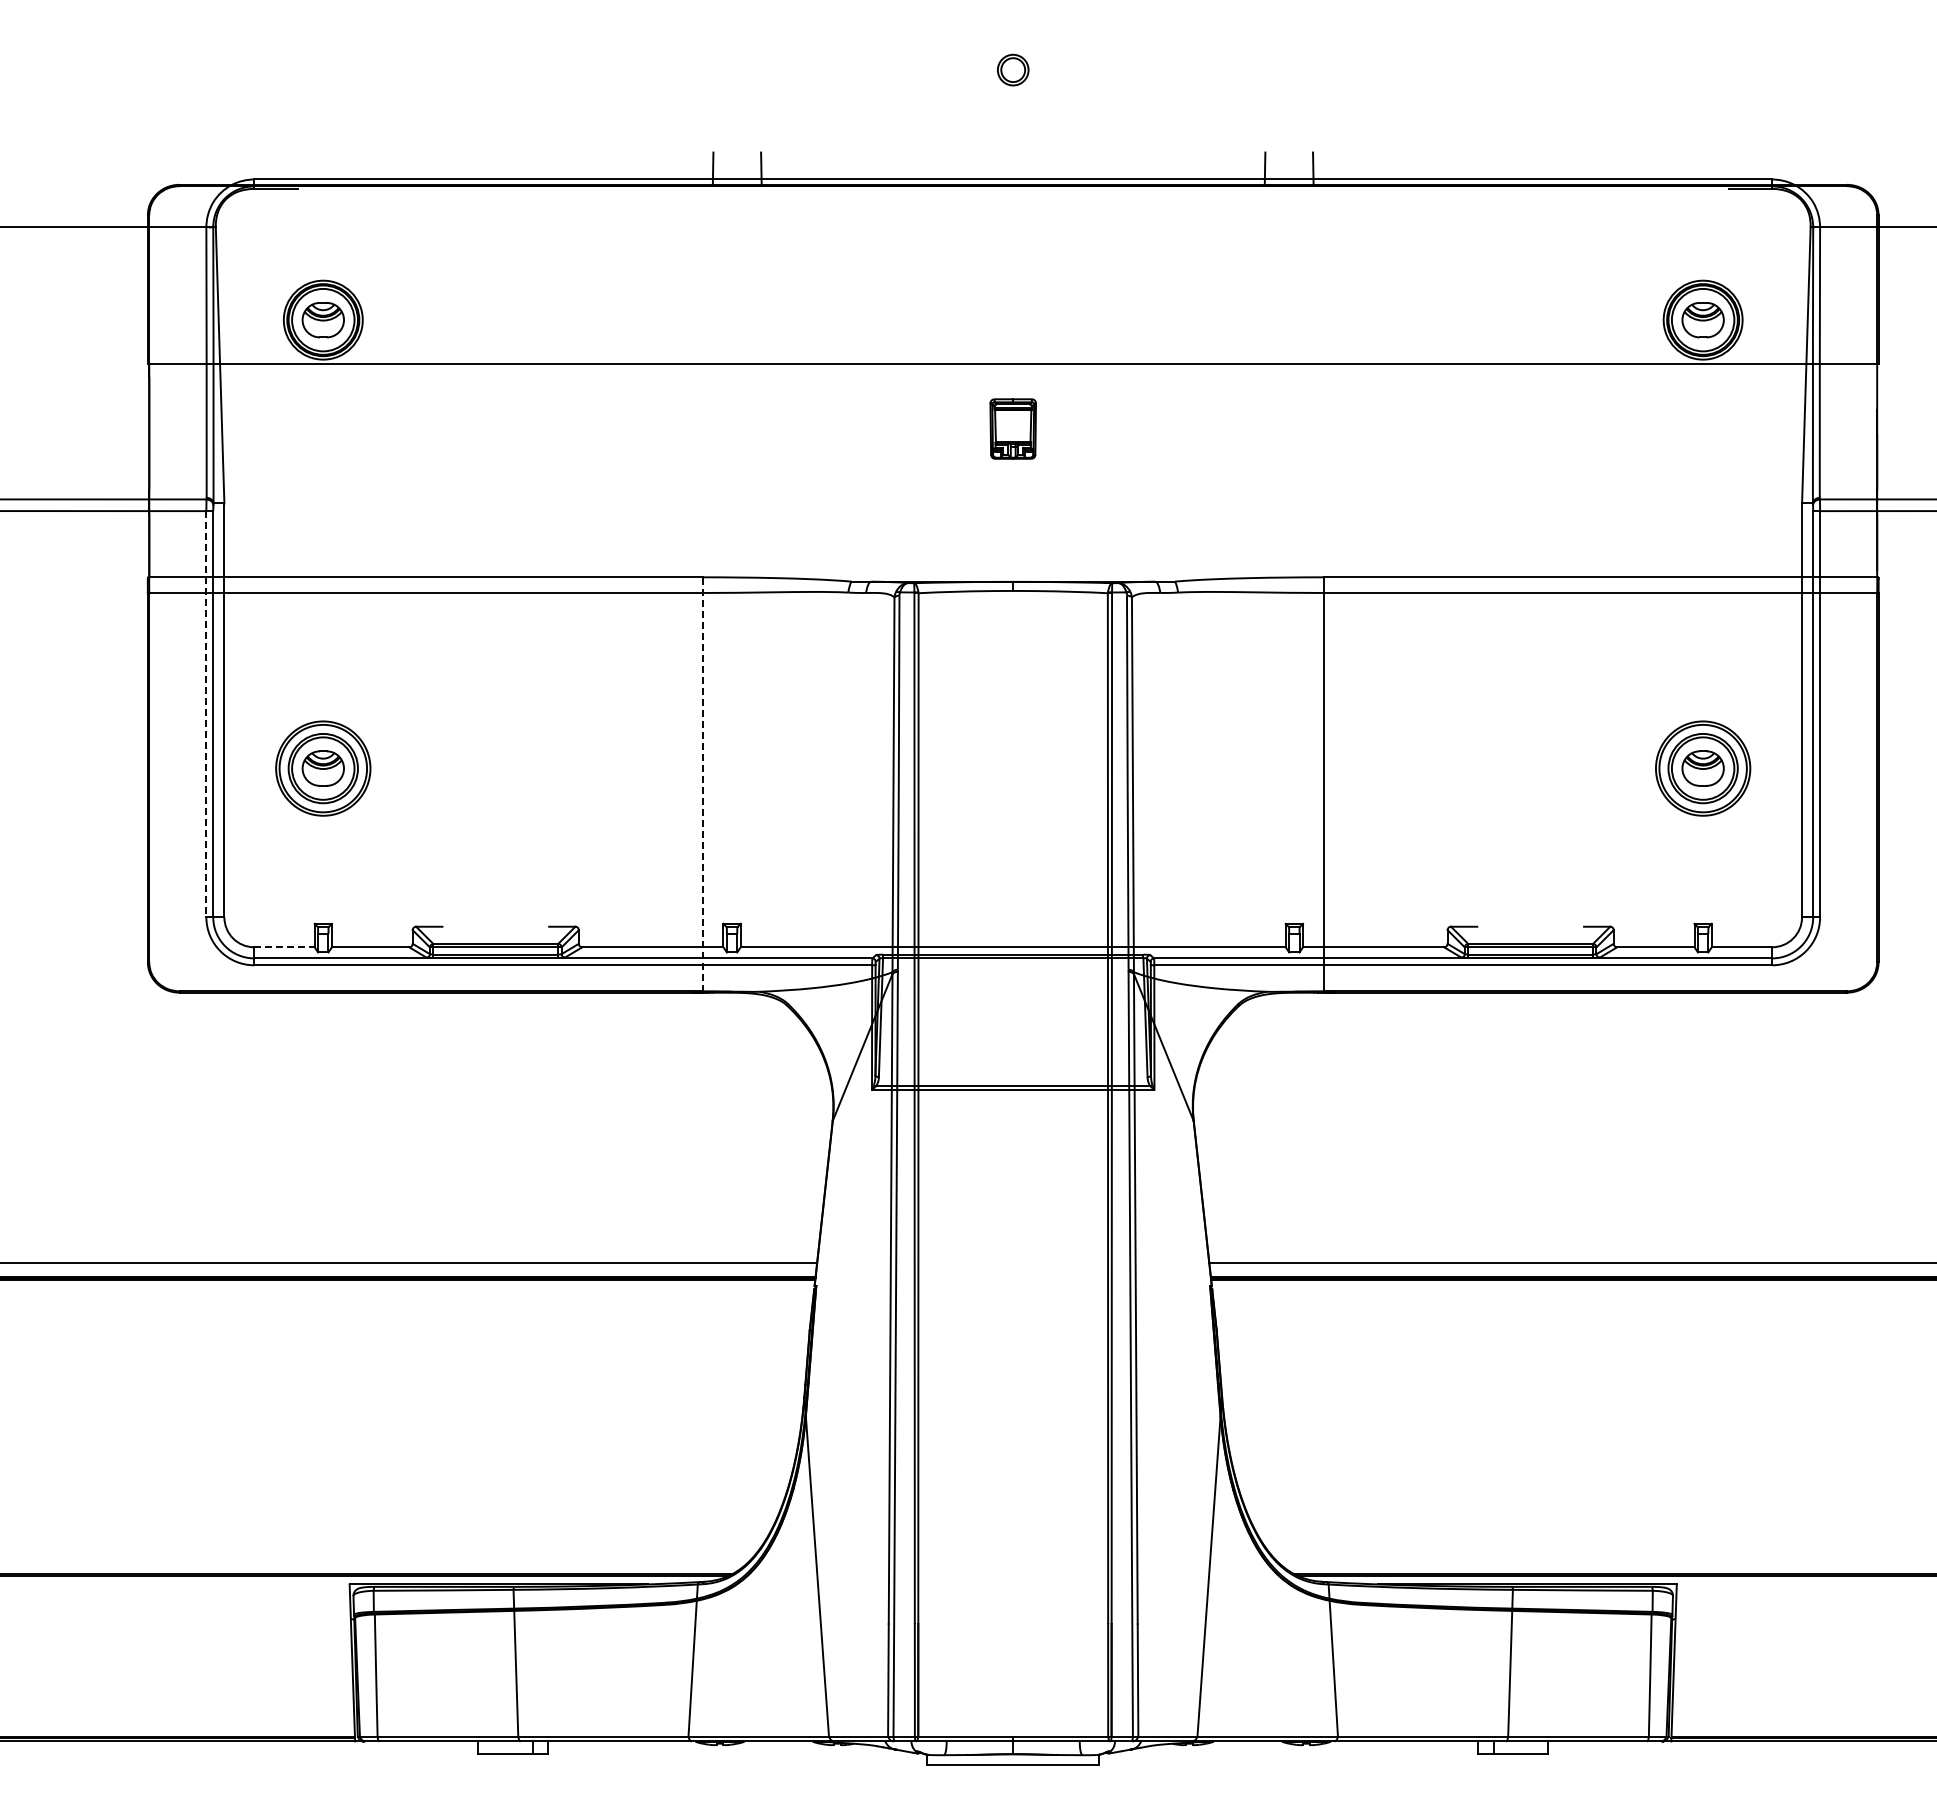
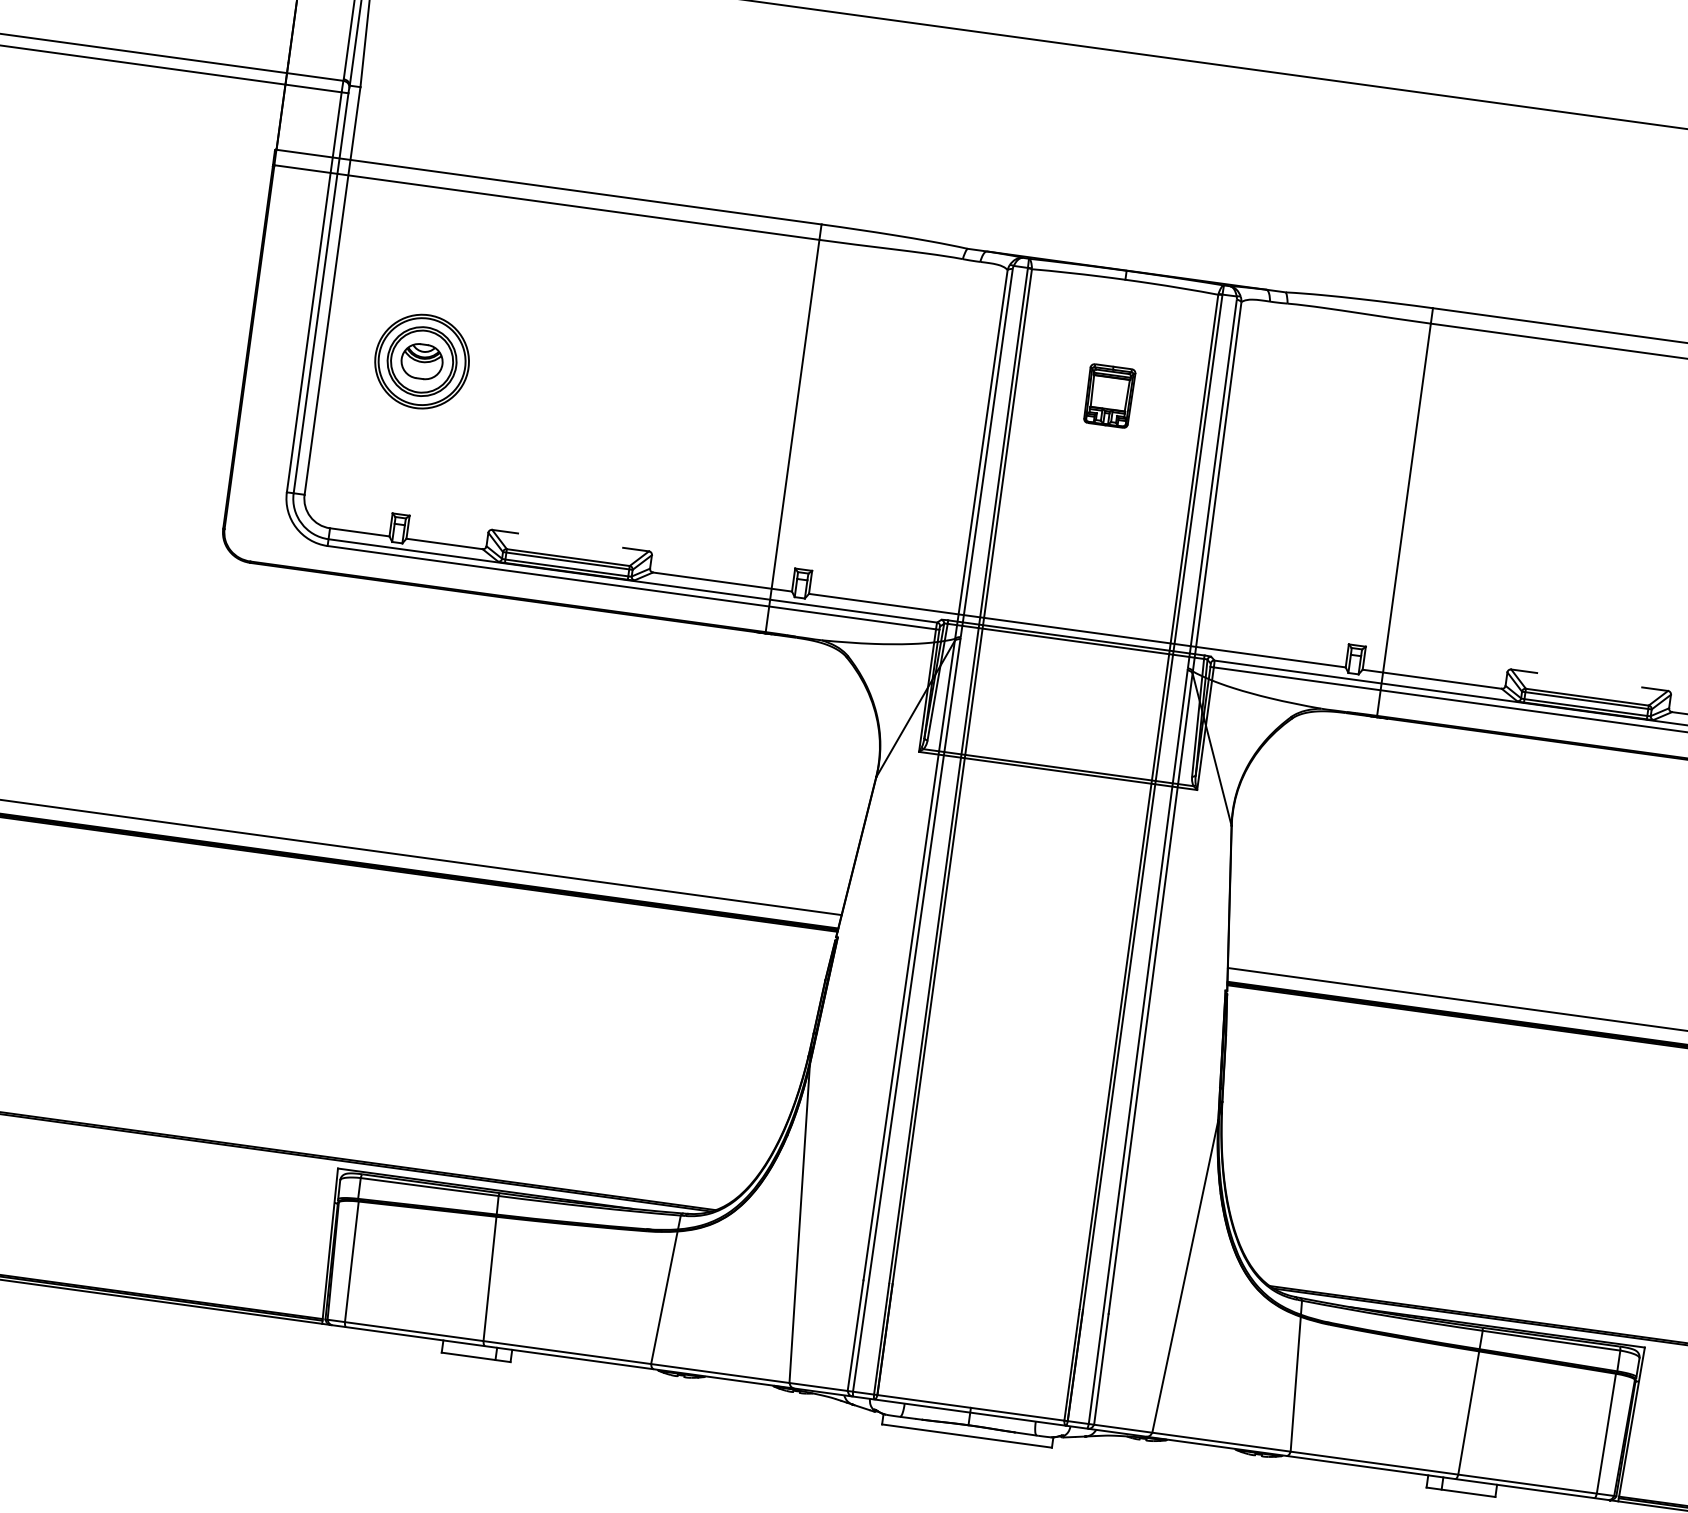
part: (1012, 428) -> (1108, 395), moved
line: (206, 714) -> (314, 292), dashed -> solid
line: (702, 784) -> (793, 428), dashed -> solid
line: (285, 947) -> (360, 532), dashed -> solid

